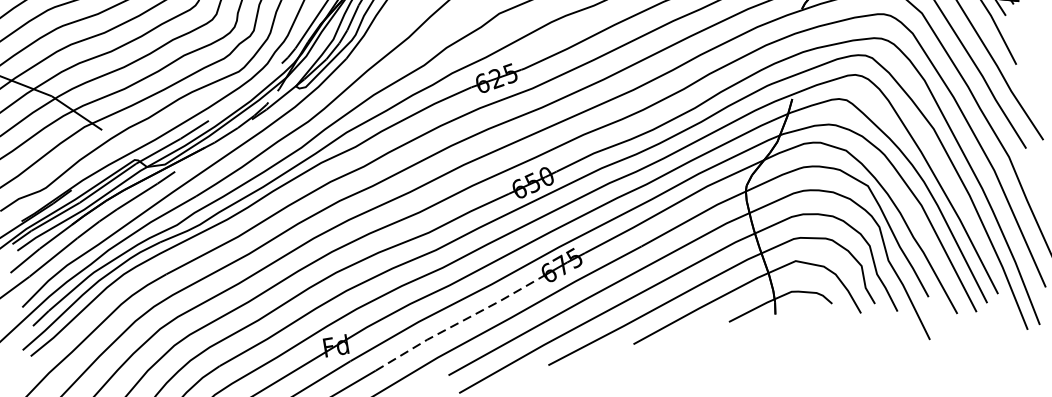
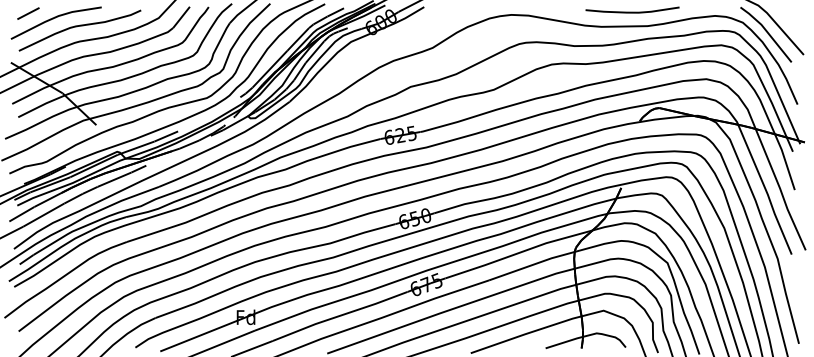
line: (457, 323) -> (340, 315), dashed -> solid

